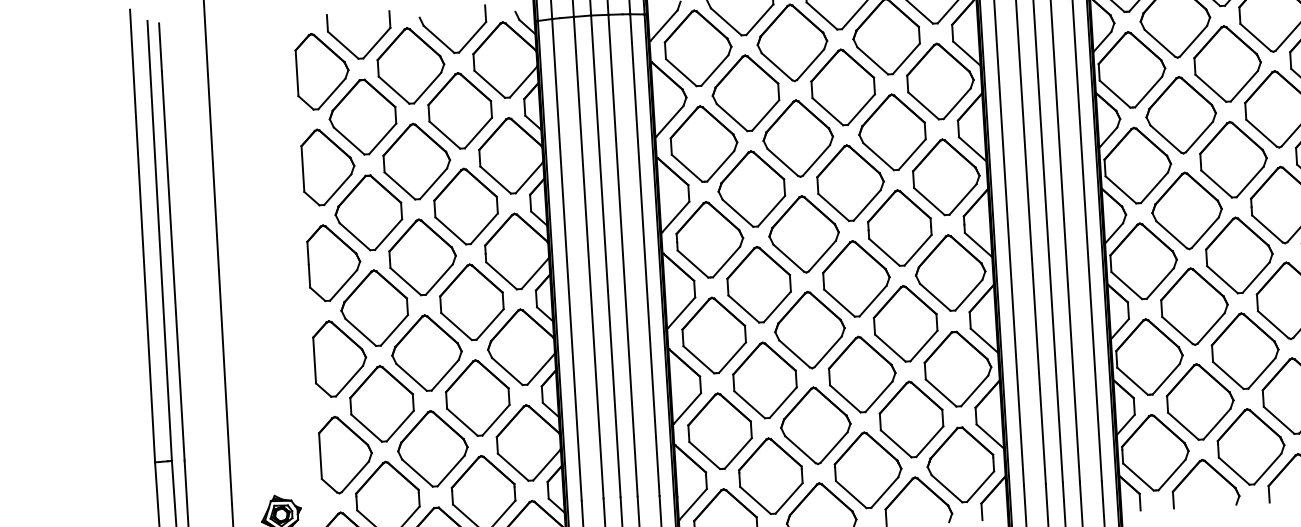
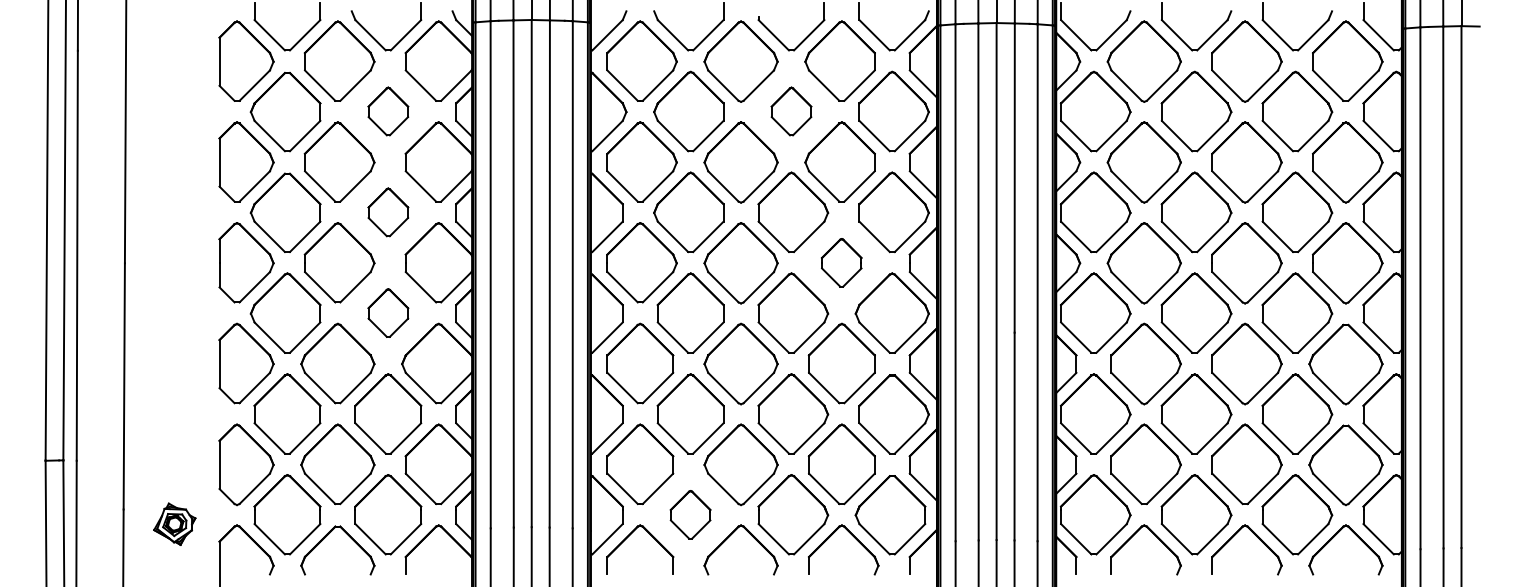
part: (843, 87) -> (791, 111), size x0.6
part: (460, 110) -> (388, 111), size x0.6
part: (466, 206) -> (388, 212), size x0.6
part: (899, 227) -> (841, 262), size x0.6
part: (472, 301) -> (388, 312), size x0.6
part: (770, 475) -> (690, 514), size x0.6

